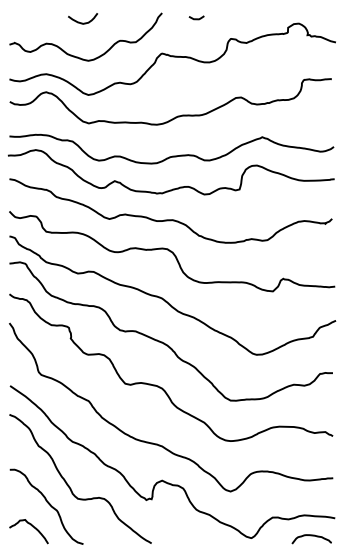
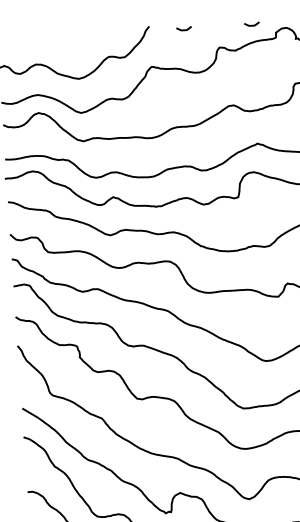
curve: (264, 18) -> (251, 24), added
curve: (83, 22) -> (71, 40), removed

